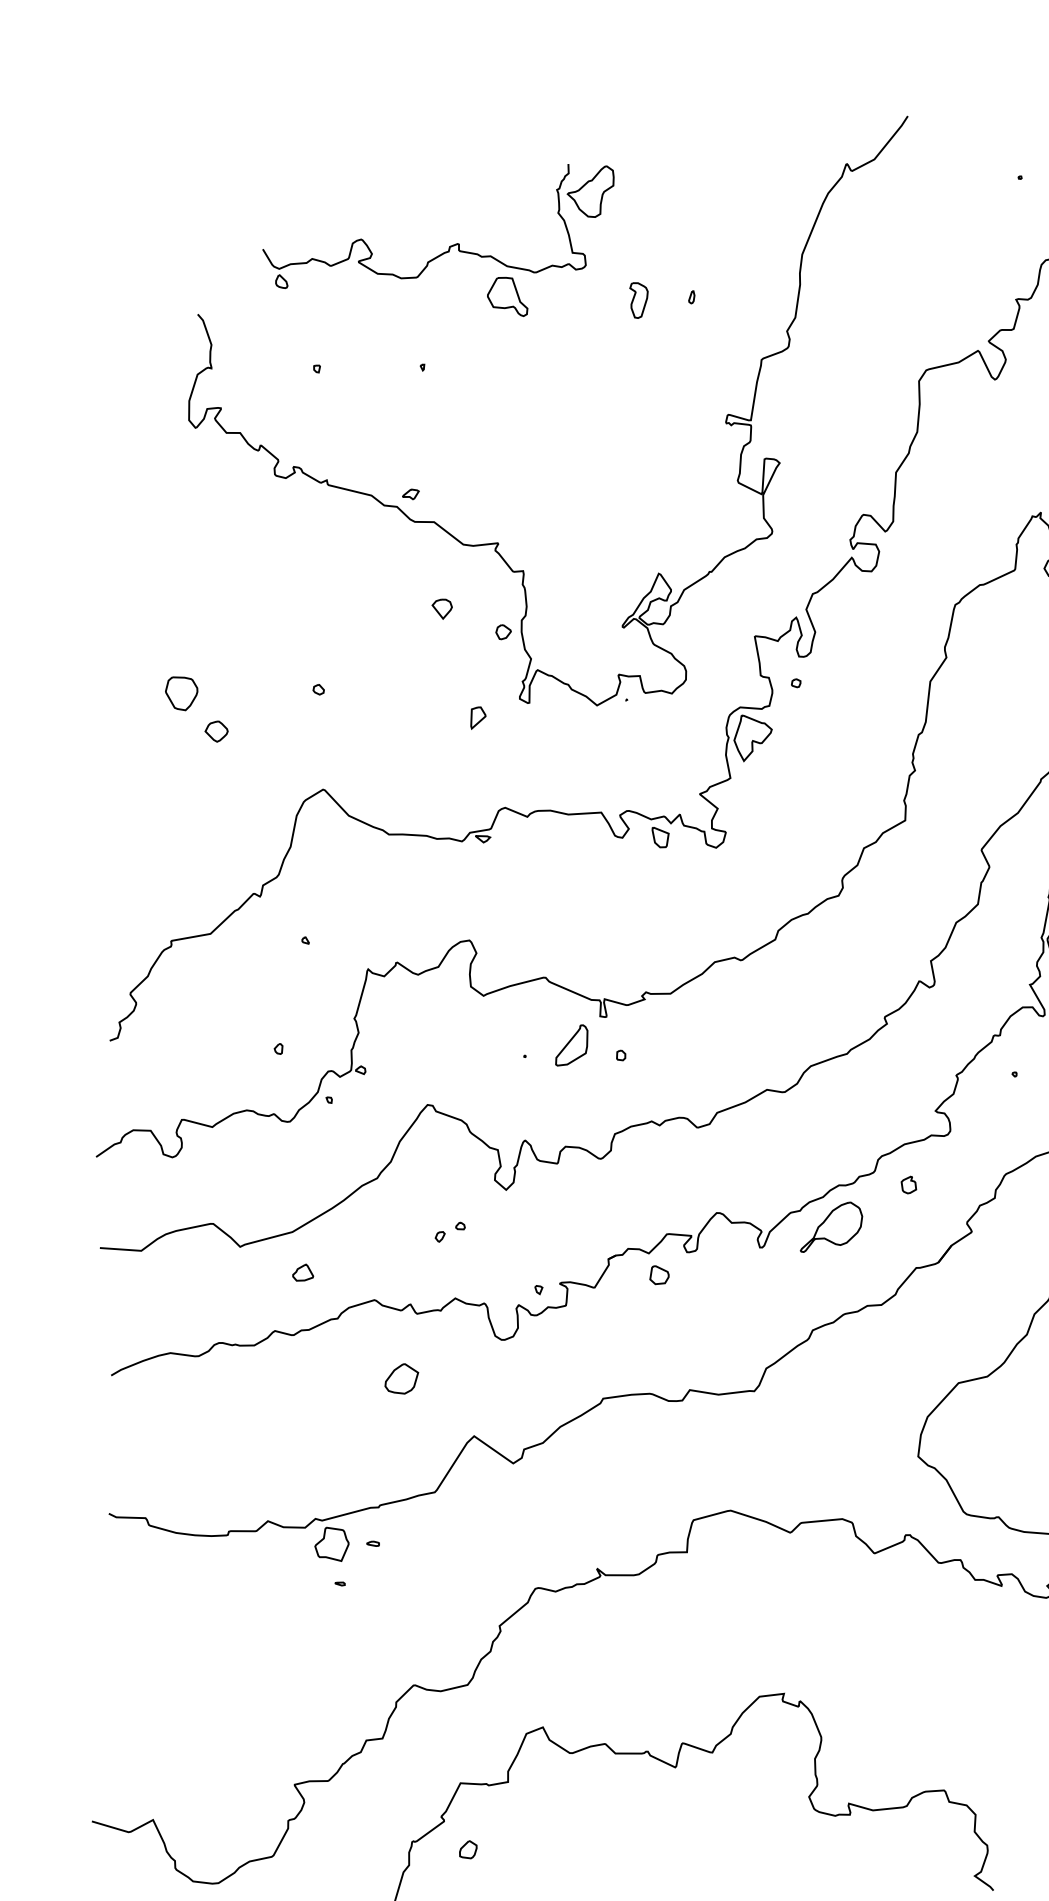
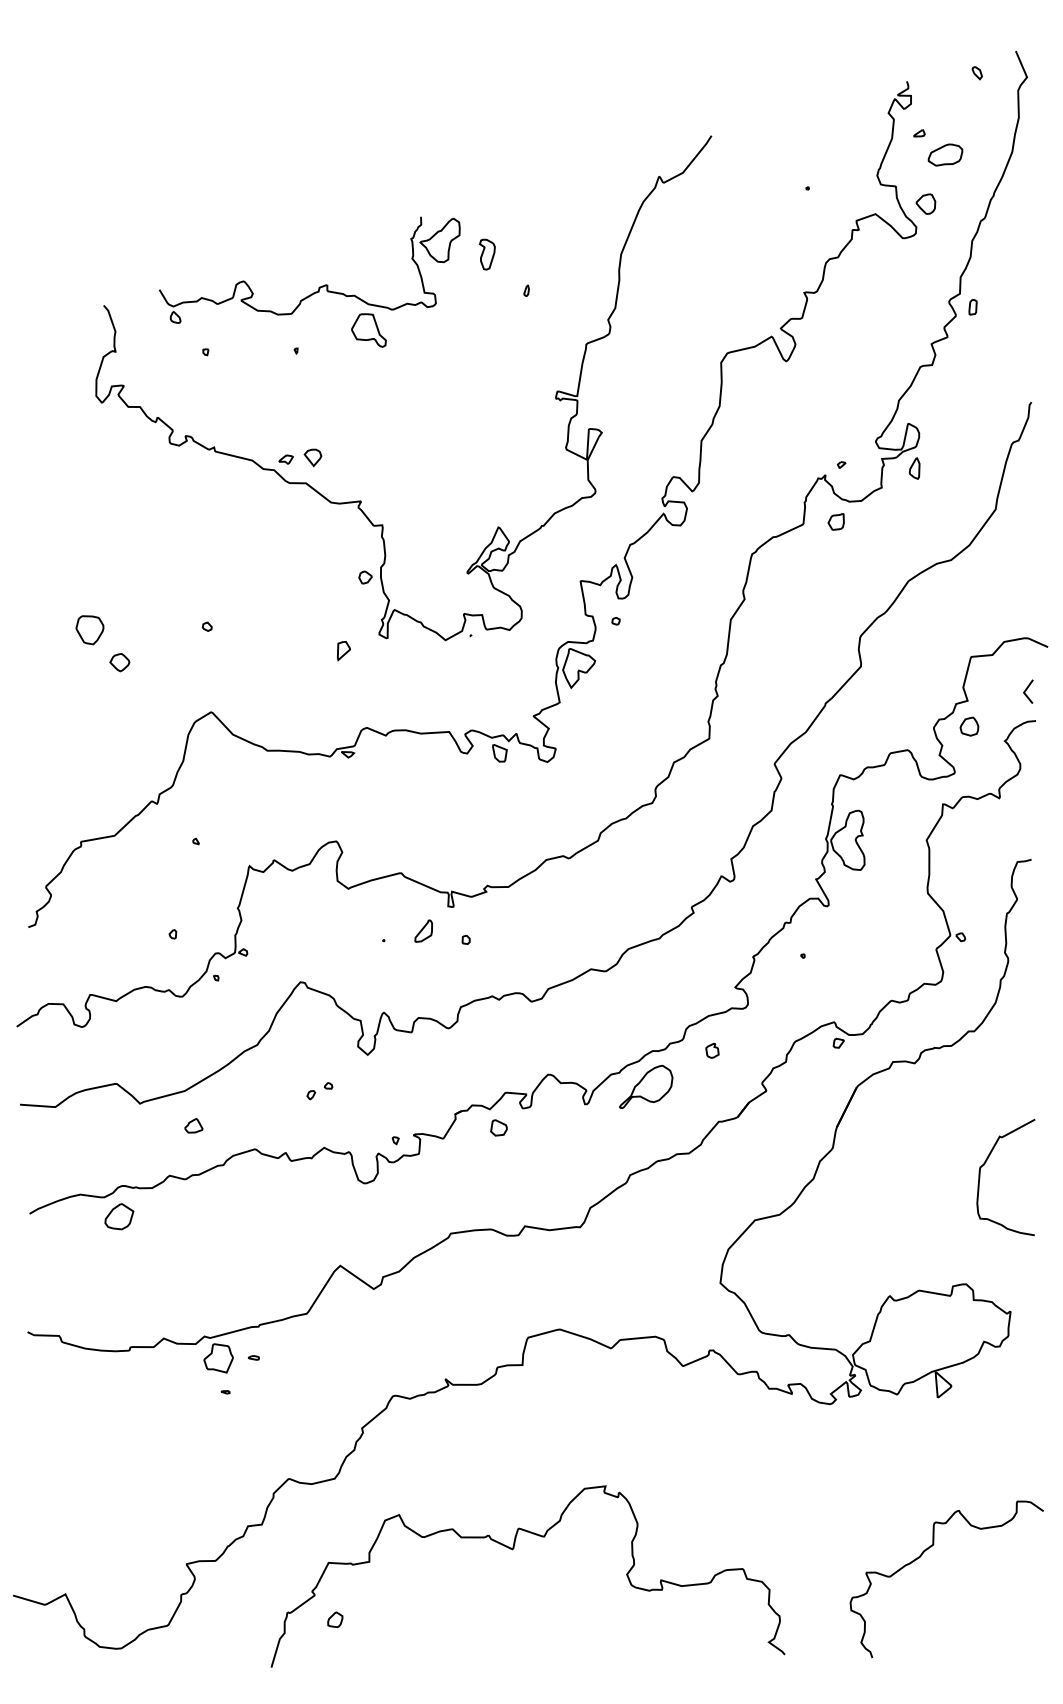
part: (448, 246) -> (318, 287), moved
part: (639, 300) -> (487, 254), moved
part: (441, 608) -> (312, 457), moved
part: (571, 1044) -> (423, 930), size x0.62
part: (401, 1378) -> (119, 1216), moved

